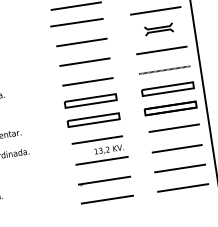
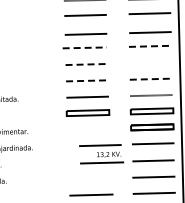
line: (156, 11) -> (150, 46), solid -> dashed
line: (77, 22) -> (85, 47), solid -> dashed
part: (159, 28) -> (151, 61), removed
line: (82, 42) -> (87, 64), solid -> dashed
line: (162, 50) -> (151, 79), solid -> dashed
line: (85, 61) -> (87, 80), solid -> dashed
part: (93, 119) -> (88, 128), removed
part: (100, 150) -> (101, 154), moved
line: (103, 180) -> (90, 179), removed

